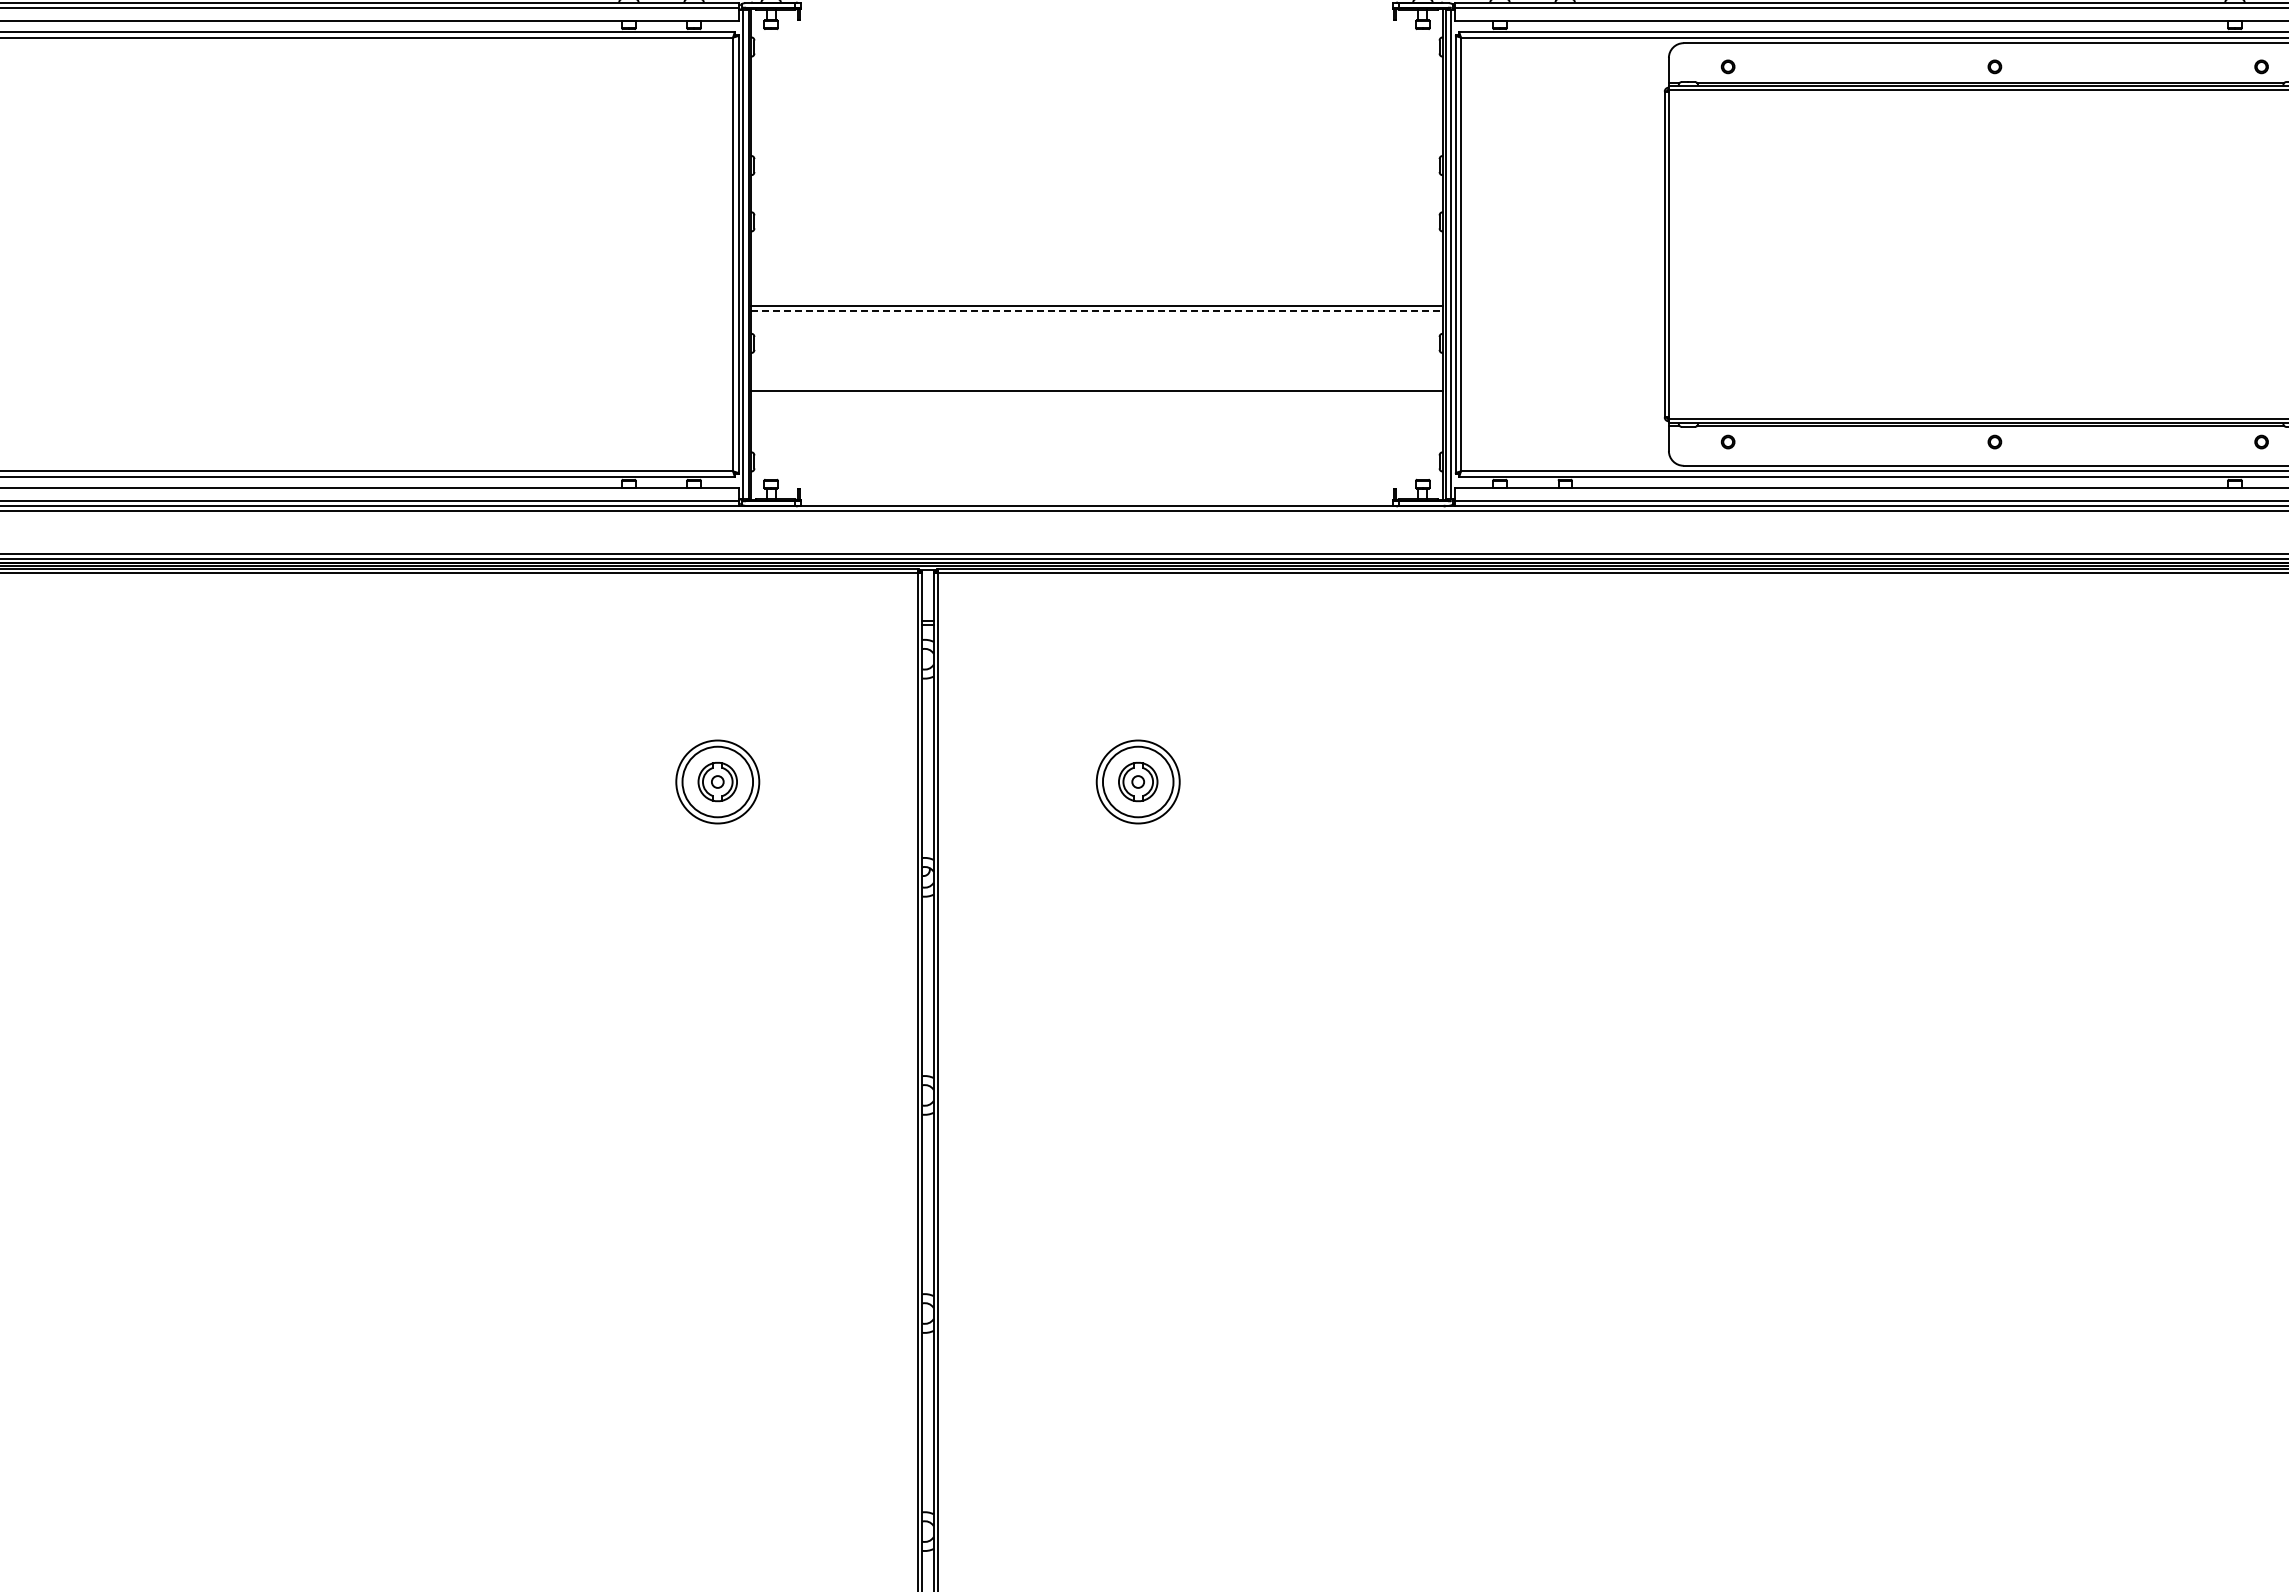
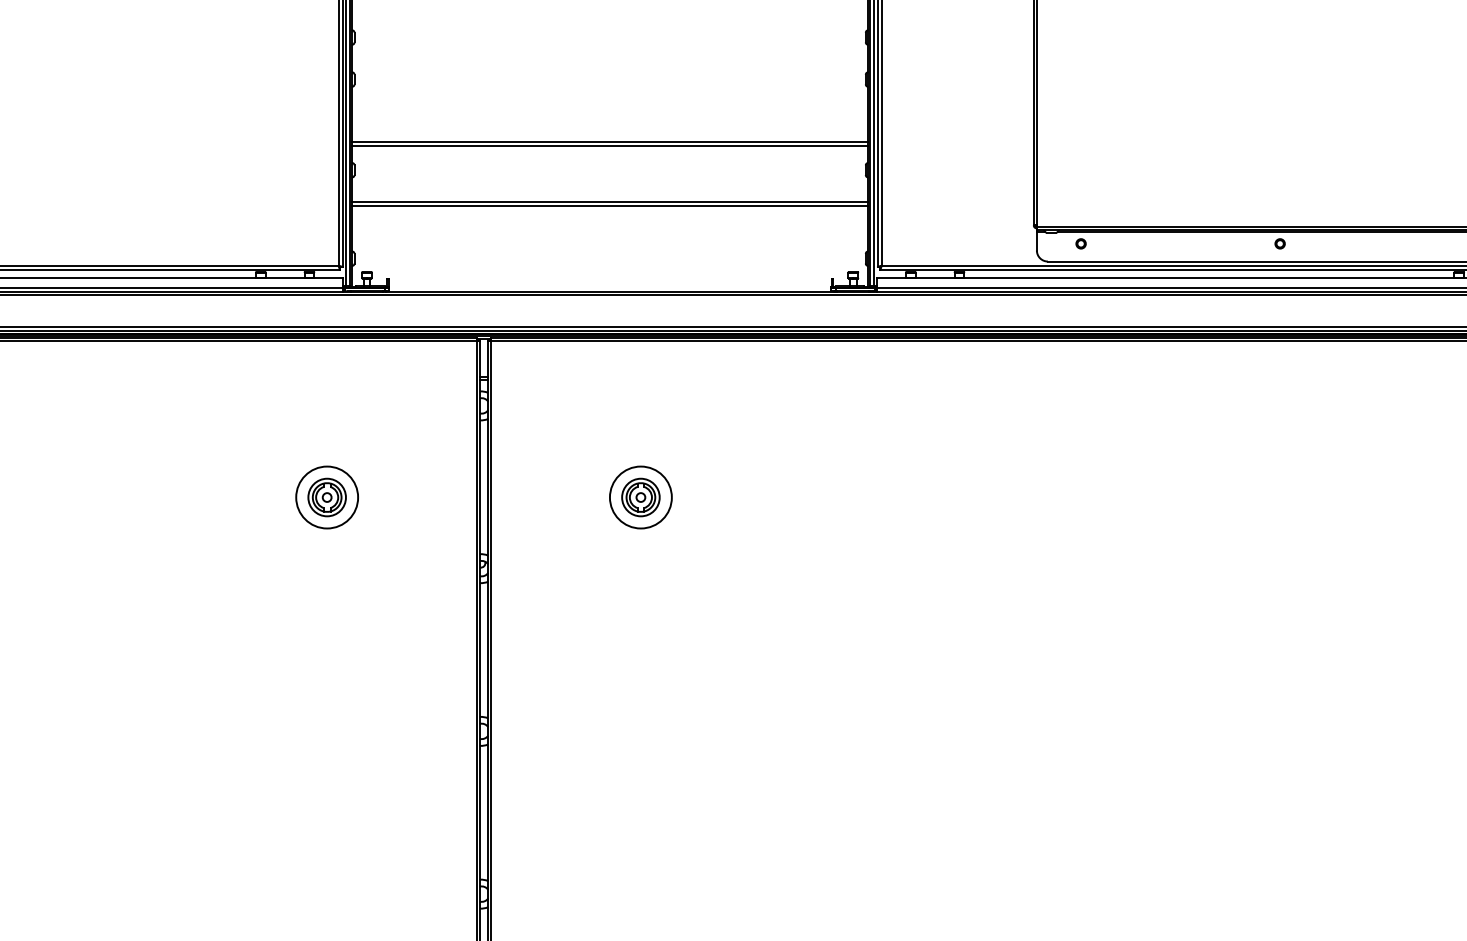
line: (1097, 311) -> (610, 146), dashed -> solid
line: (1096, 385) -> (609, 201), added
circle: (717, 781) -> (326, 497), size x0.71
circle: (1138, 781) -> (641, 497), size x0.71

